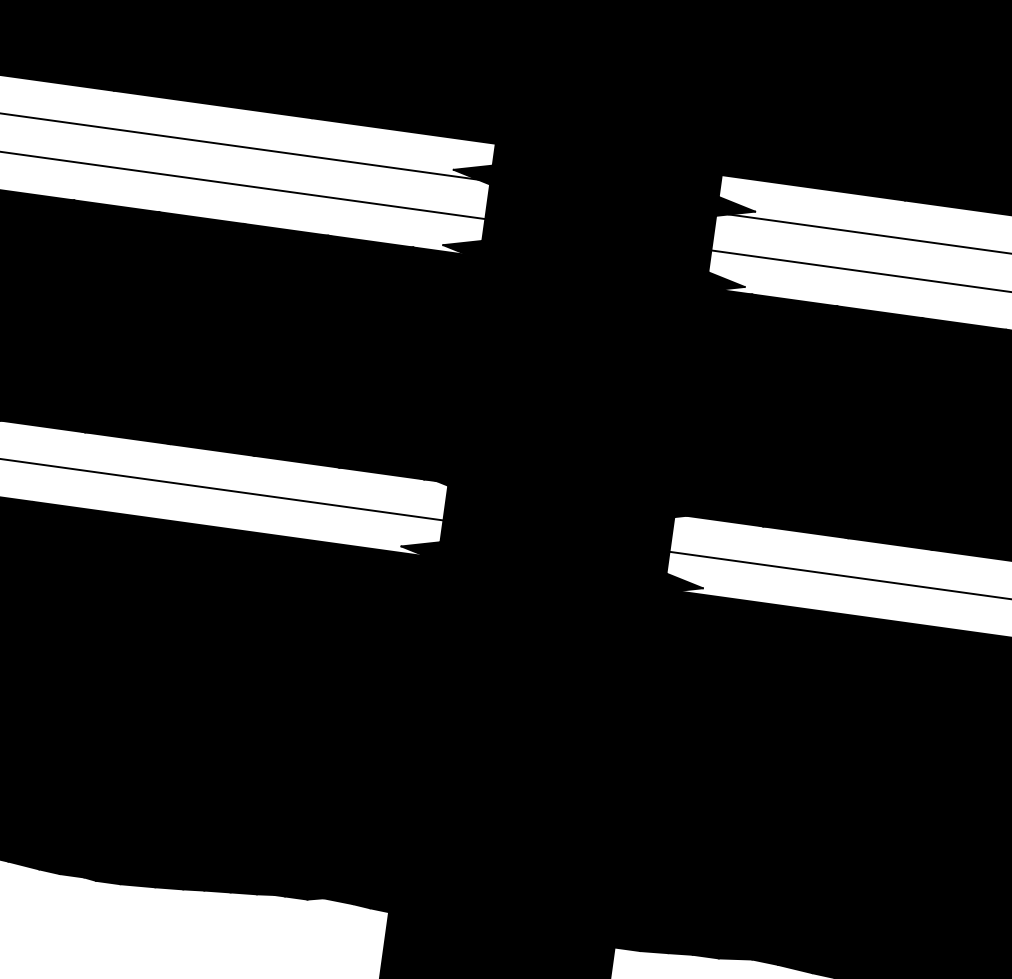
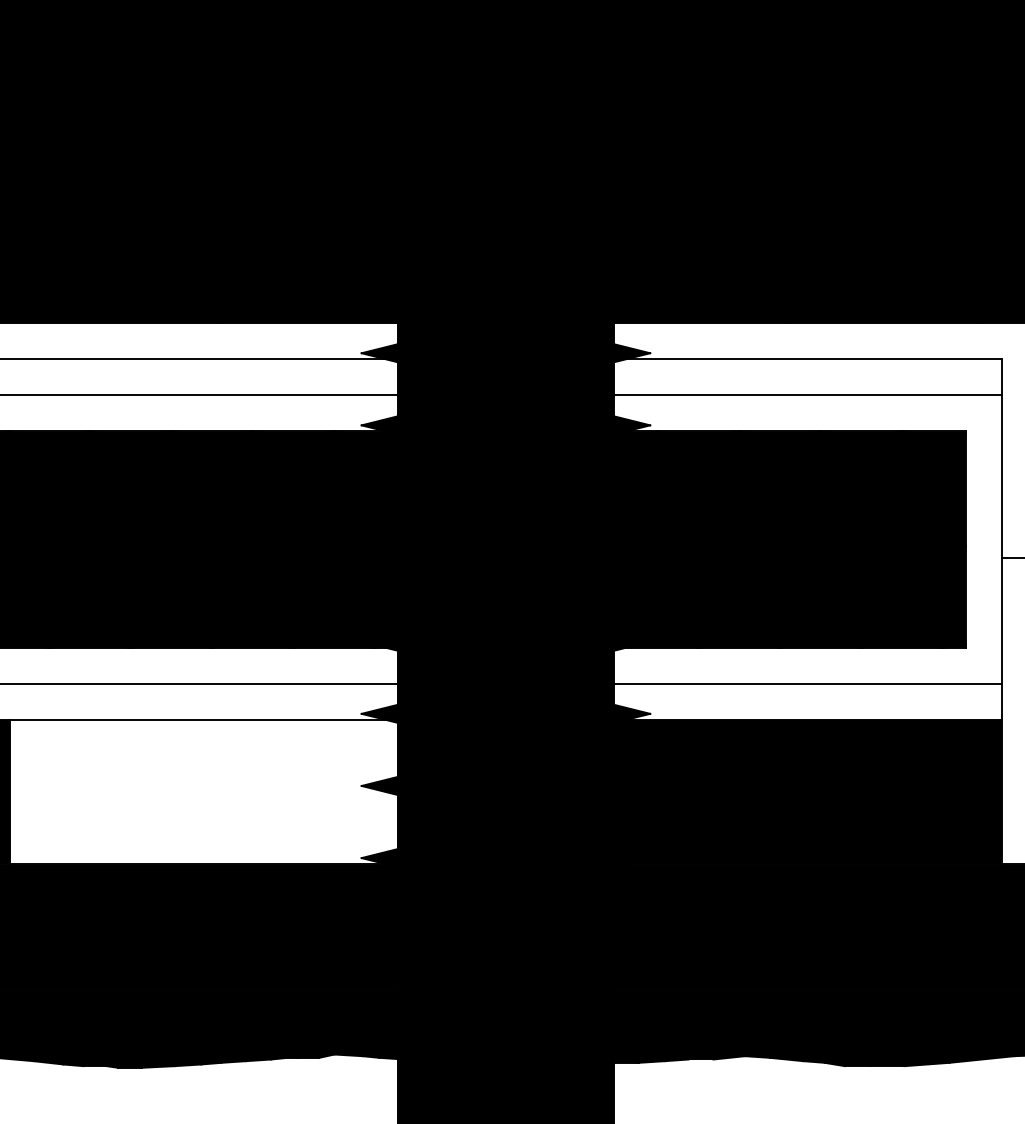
fill: (224, 605) -> (203, 792), removed

